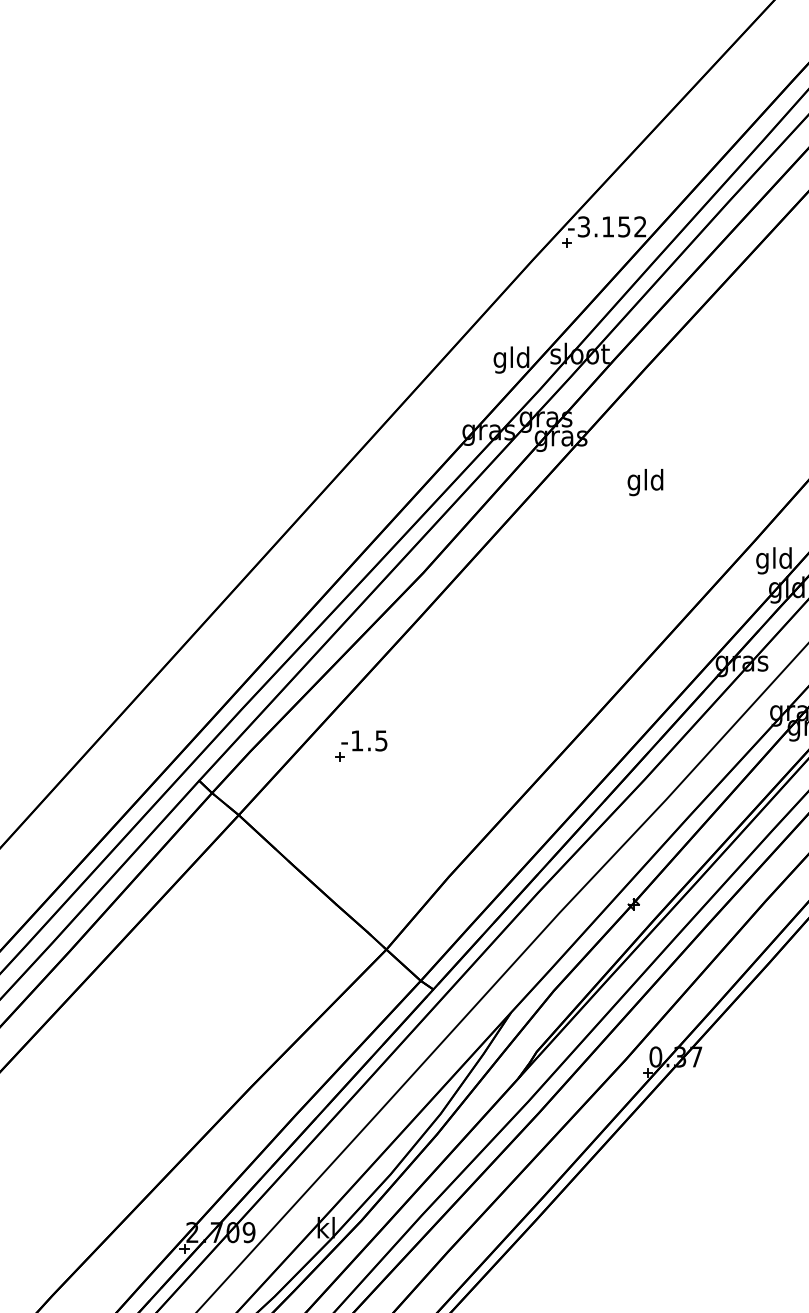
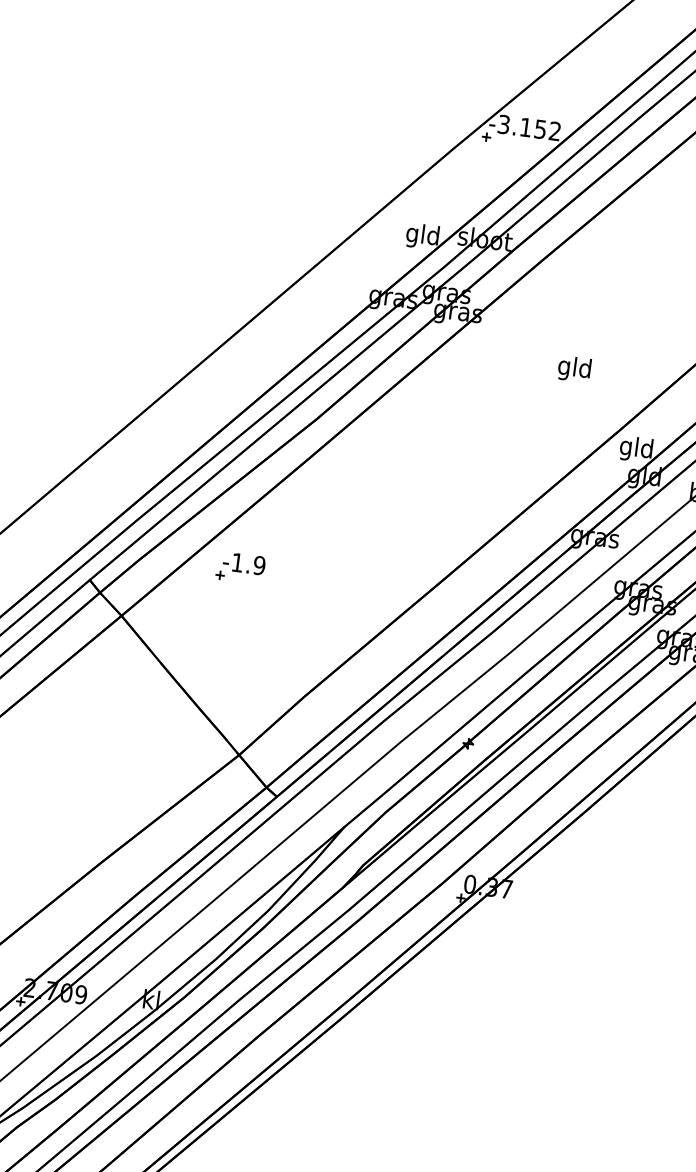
text: (645, 482) -> (574, 369), moved
text: (381, 740) -> (259, 565), -1.5 -> -1.9

